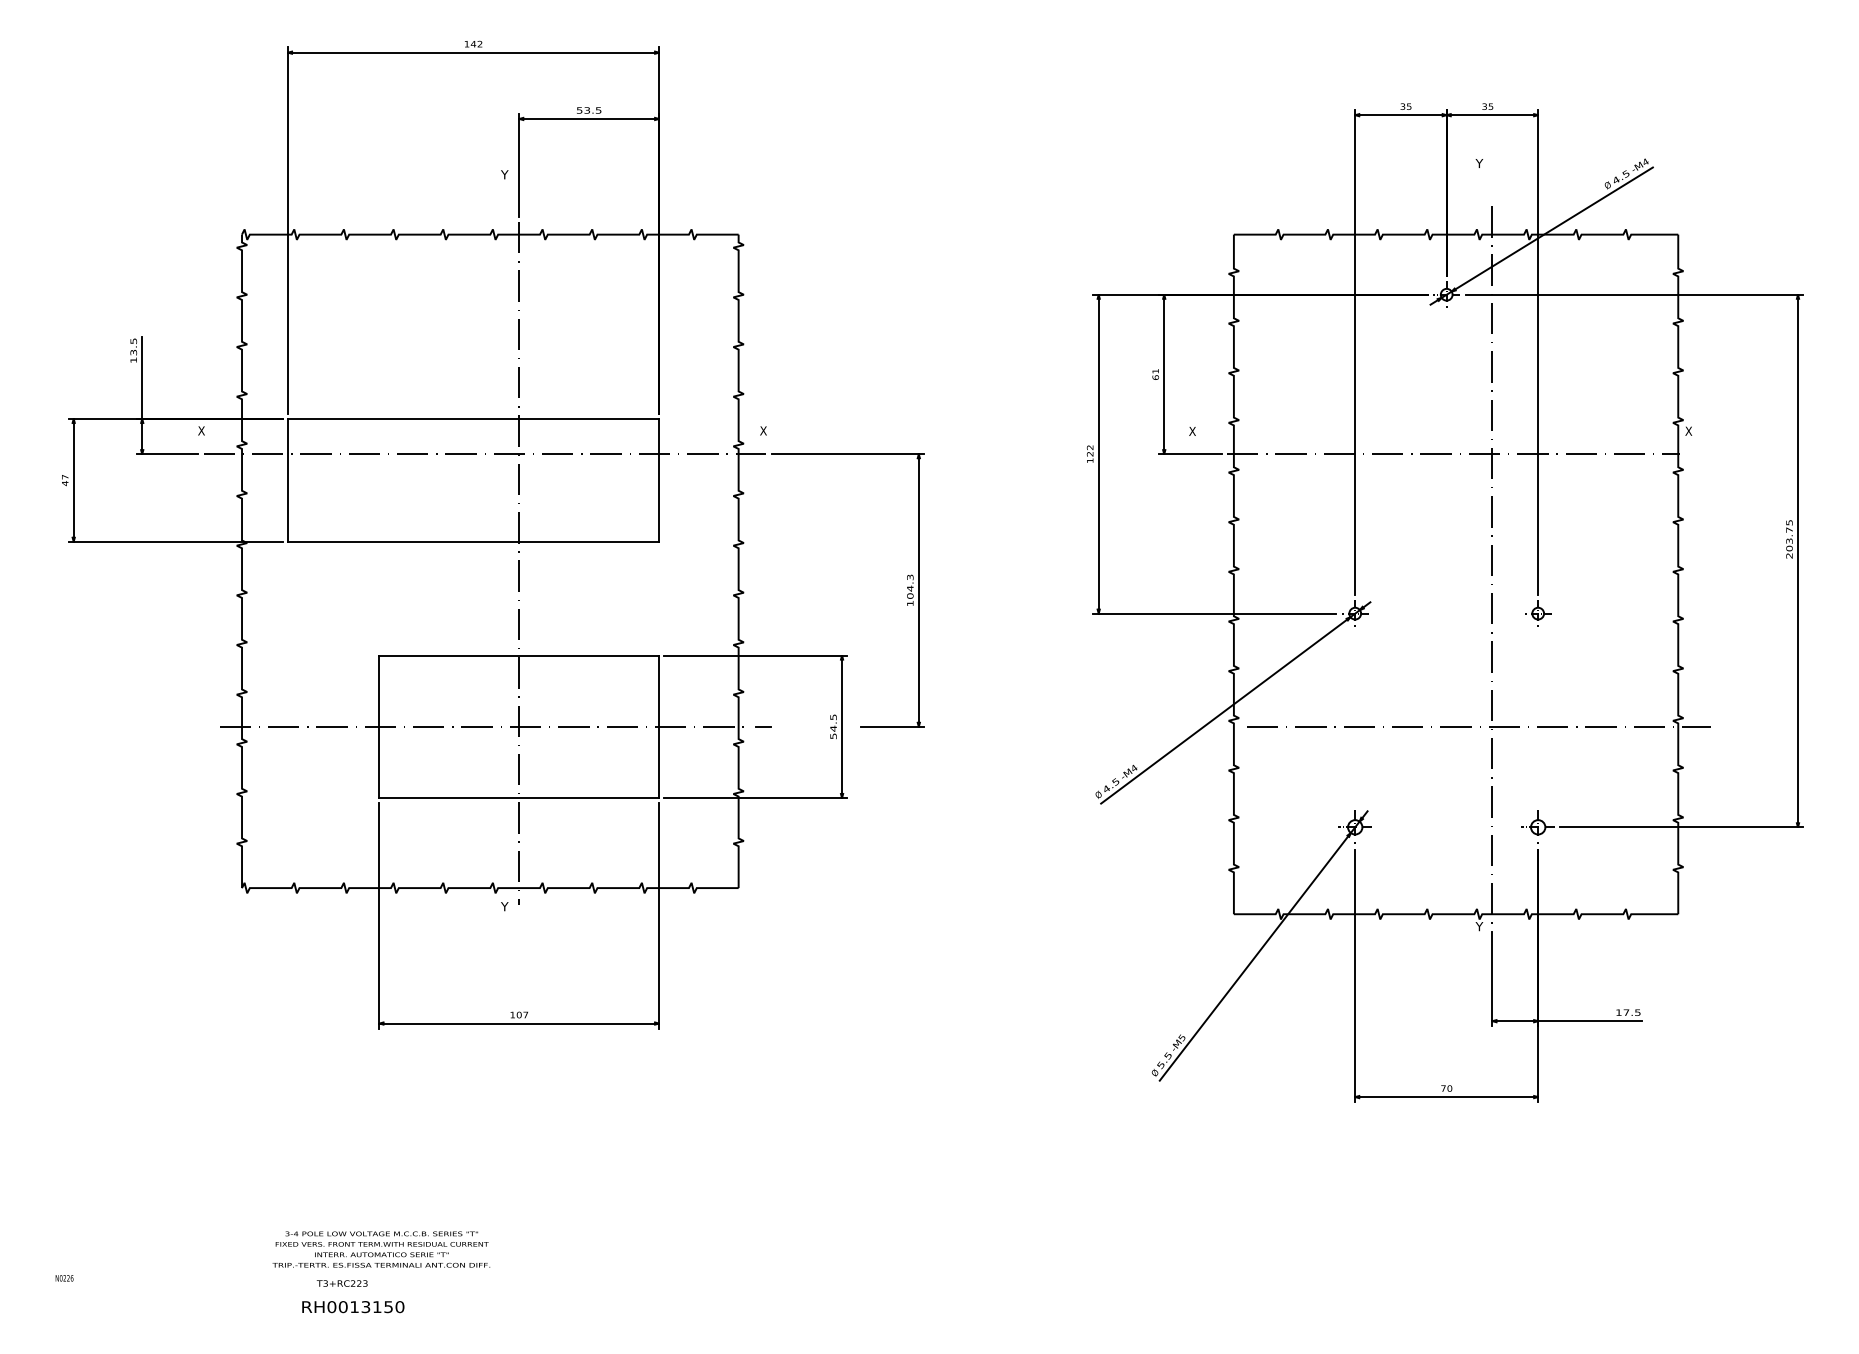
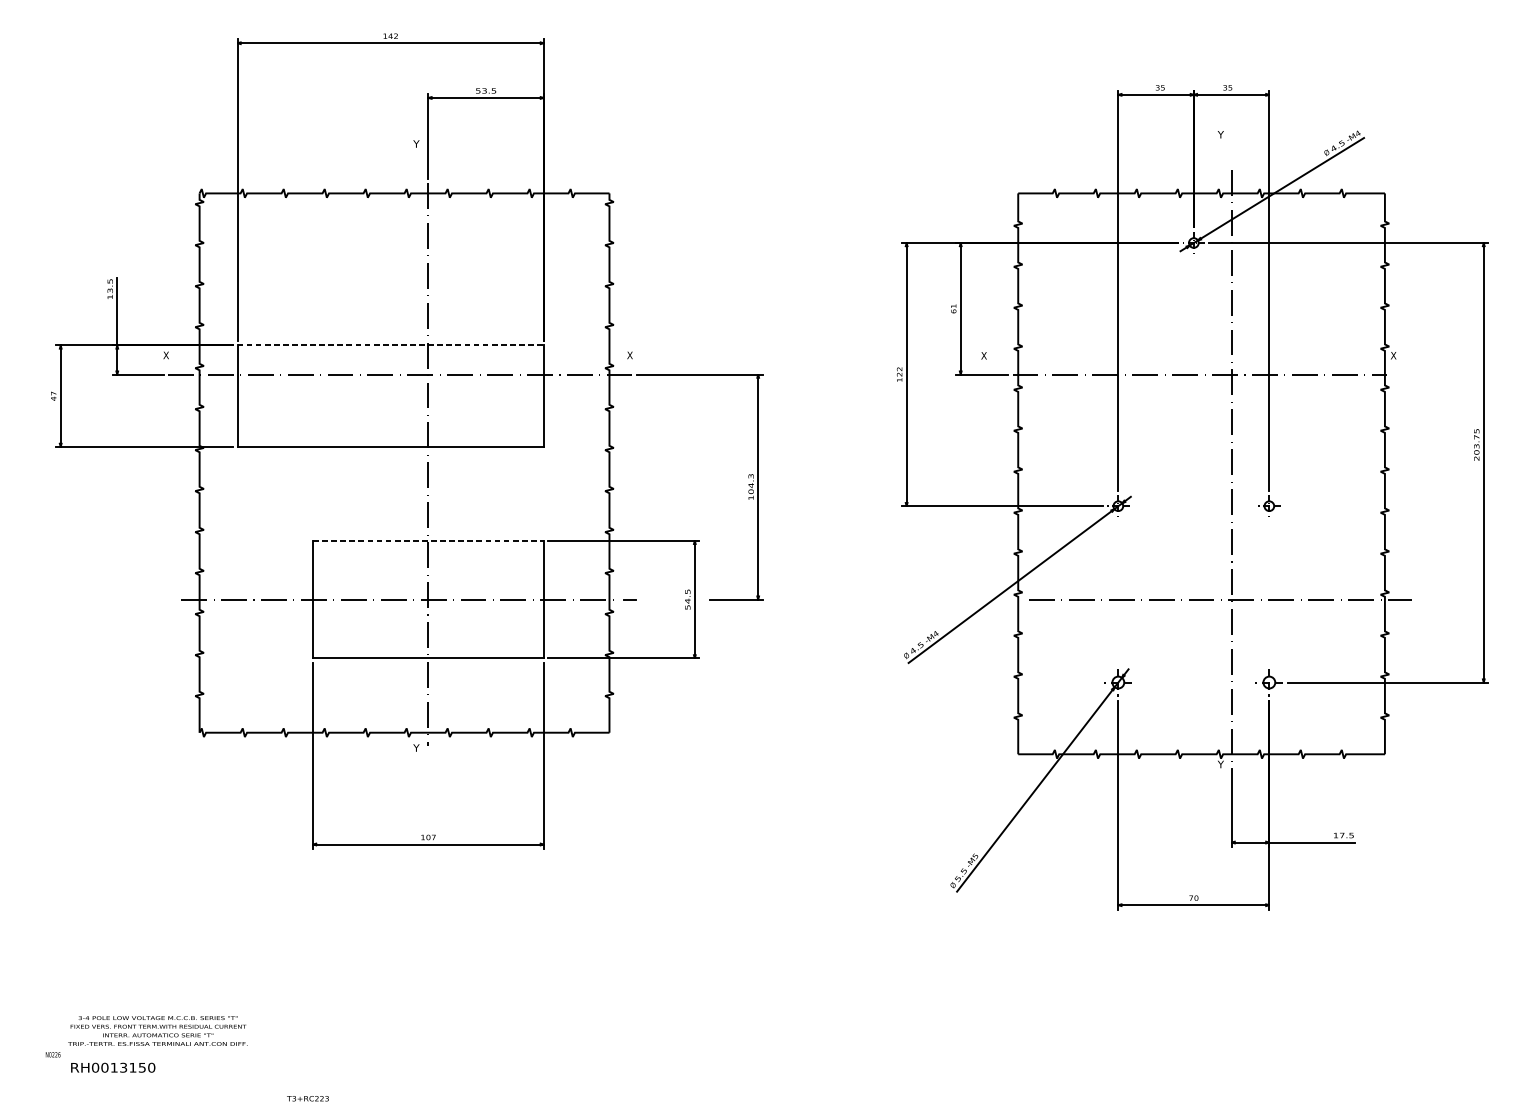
line: (473, 418) -> (390, 345), solid -> dashed
line: (519, 655) -> (428, 540), solid -> dashed
text: (381, 1249) -> (157, 1030), moved
text: (341, 1283) -> (307, 1098), moved
text: (353, 1307) -> (113, 1068), moved

